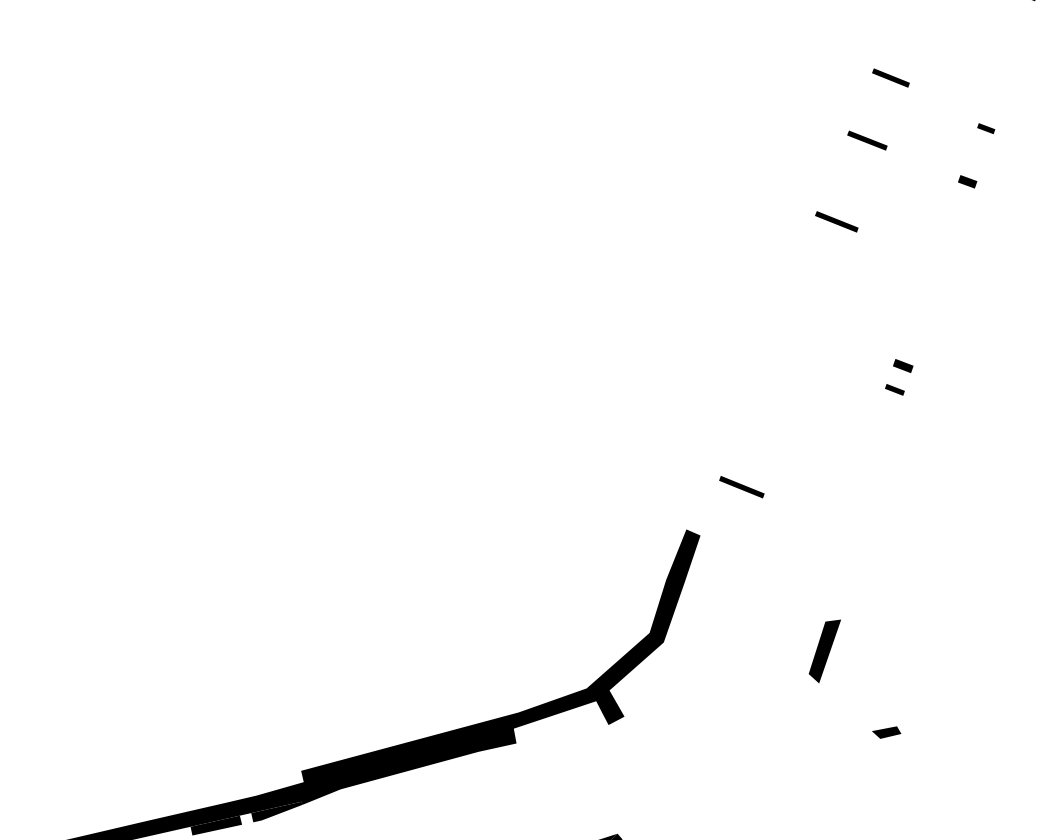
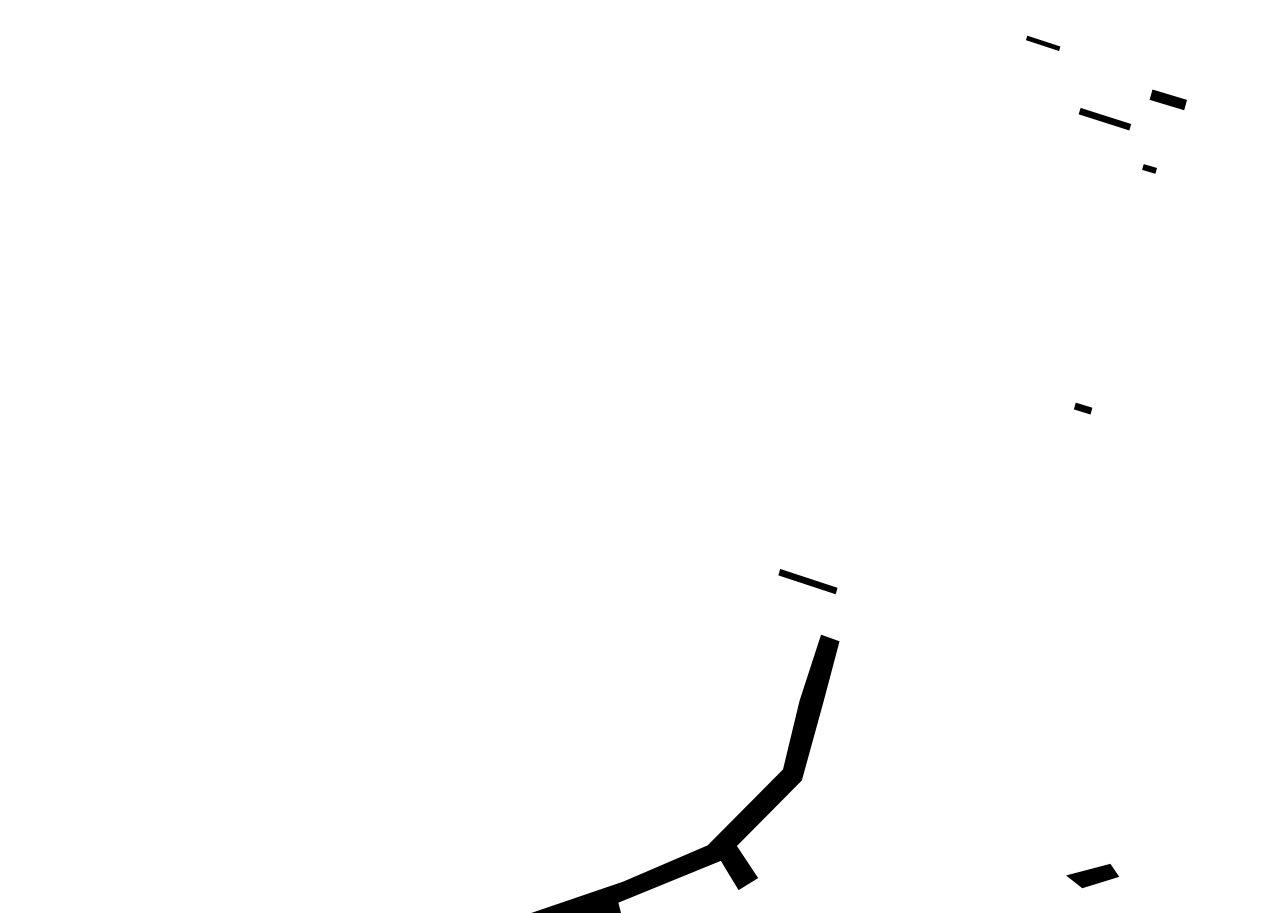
part: (890, 77) -> (1042, 42), size x0.7
part: (986, 128) -> (1168, 99), size x1.6
part: (867, 140) -> (1104, 119), moved
part: (967, 181) -> (1149, 168), size x0.6
fill: (836, 221) -> (985, 230), removed
part: (903, 365) -> (1083, 407), size x0.7
part: (894, 389) -> (1073, 439), removed
part: (741, 487) -> (807, 582), moved
fill: (824, 651) -> (1006, 778), removed
part: (886, 732) -> (1092, 876), size x1.4

